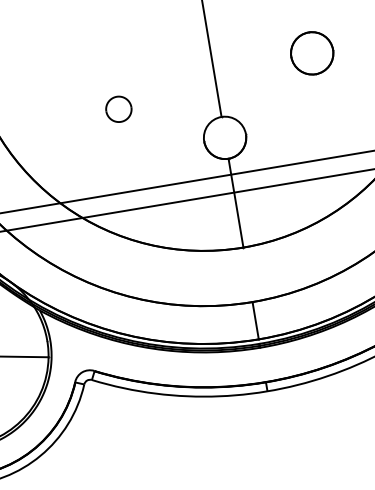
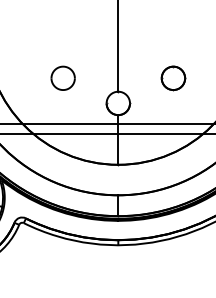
part: (312, 53) -> (173, 78), moved
part: (117, 108) -> (62, 77), size x1.67

